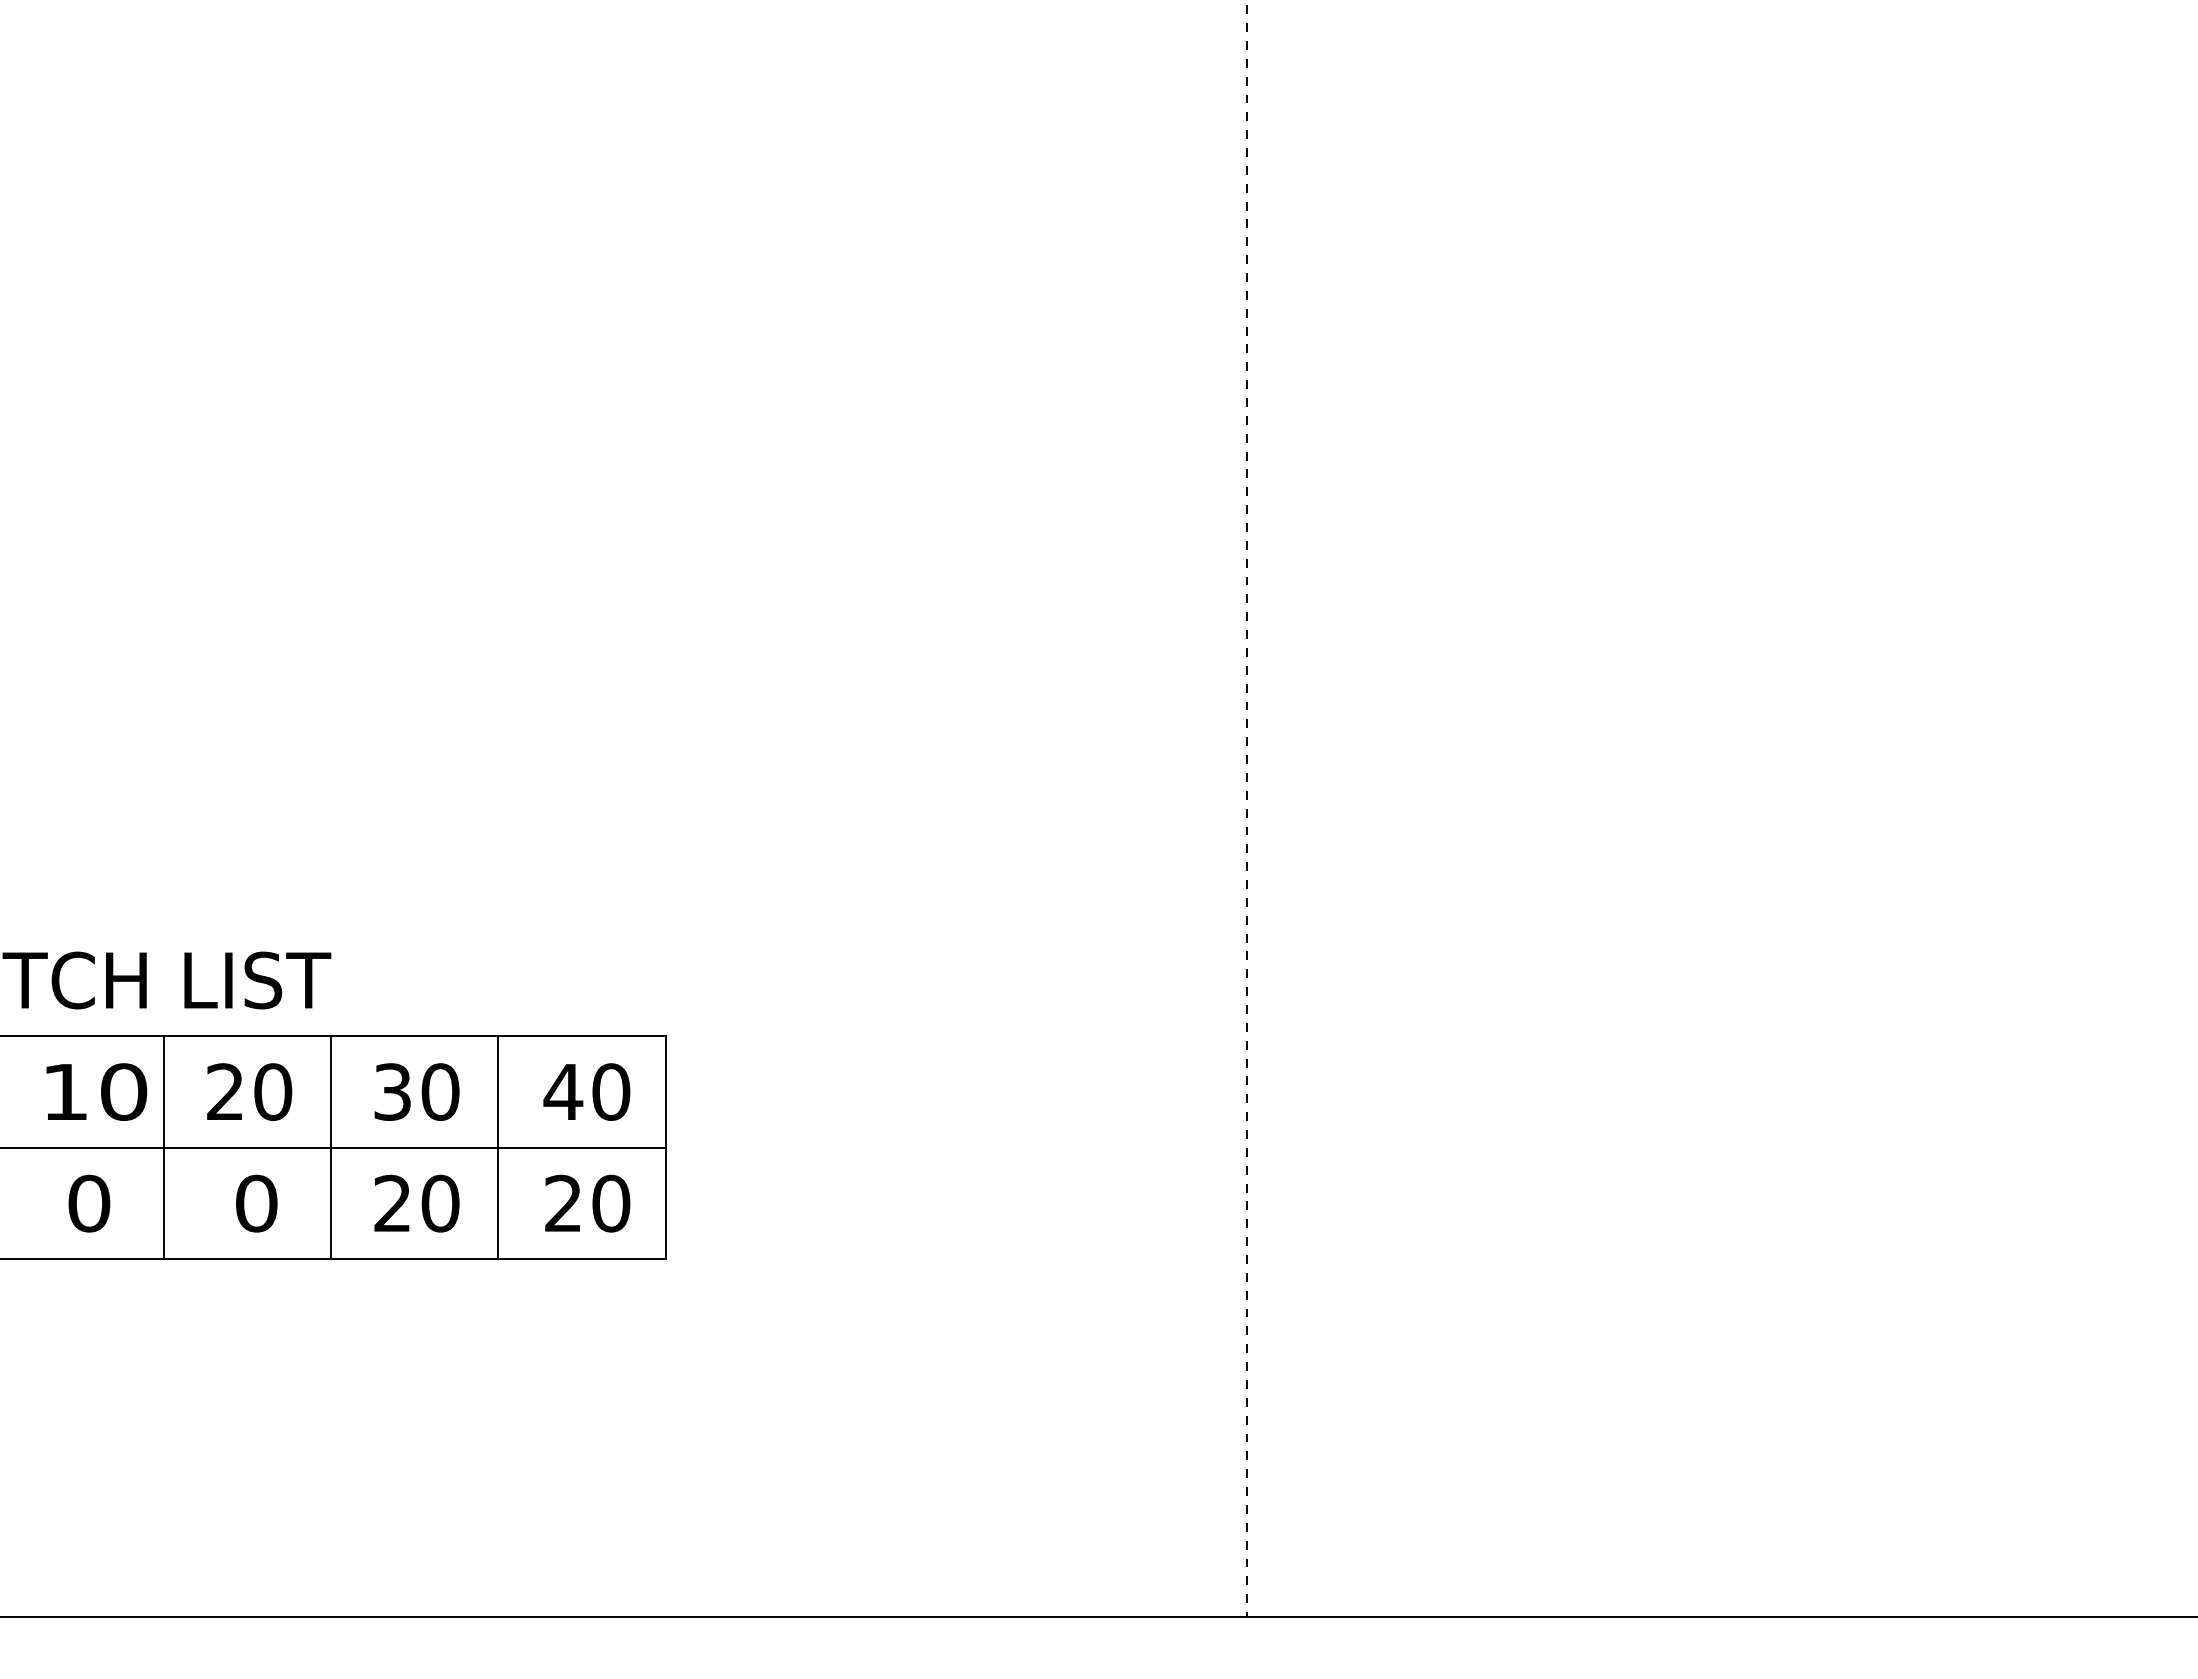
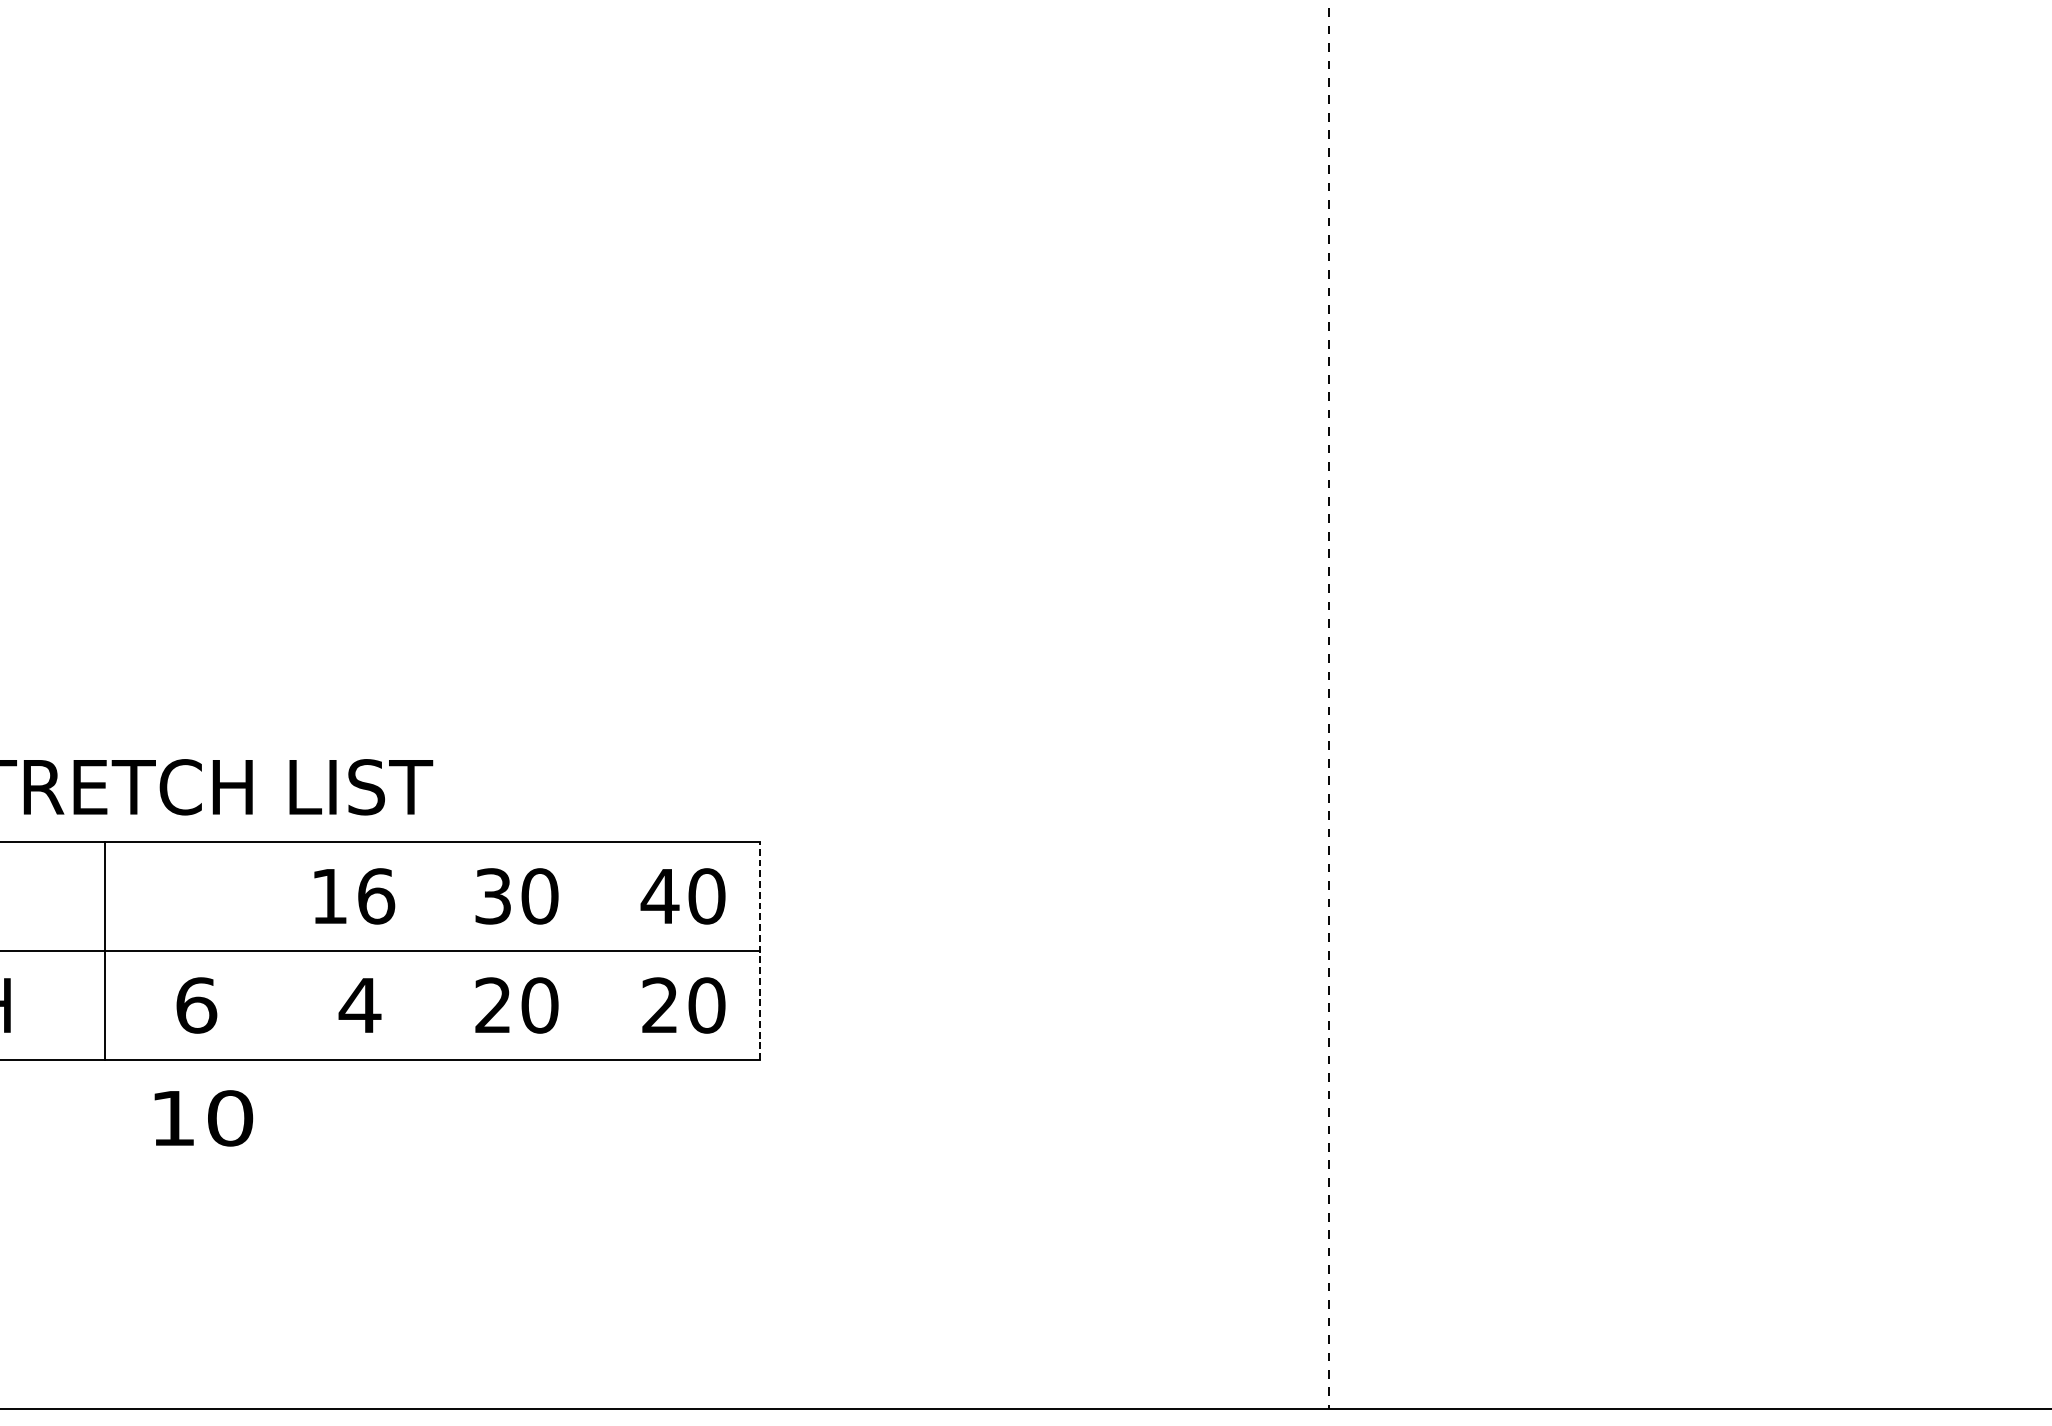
text: (96, 1091) -> (203, 1117), moved
text: (249, 1091) -> (353, 895), 20 -> 16
line: (163, 1147) -> (269, 950), removed
line: (330, 1147) -> (432, 950), removed
line: (498, 1147) -> (596, 950), removed
line: (665, 1147) -> (759, 950), solid -> dashed
text: (89, 1203) -> (196, 1005), 0 -> 6
text: (256, 1203) -> (360, 1005), 0 -> 4

